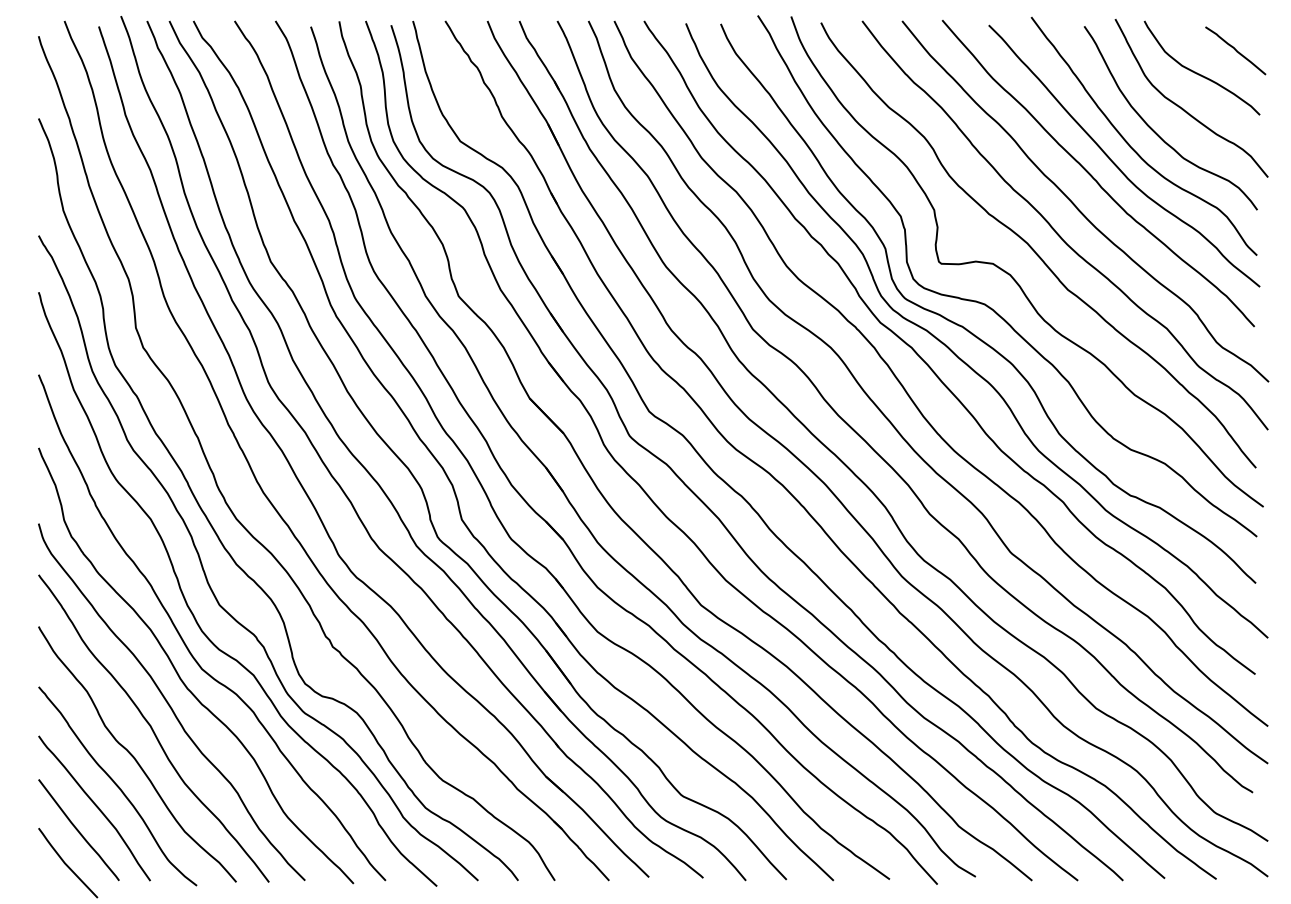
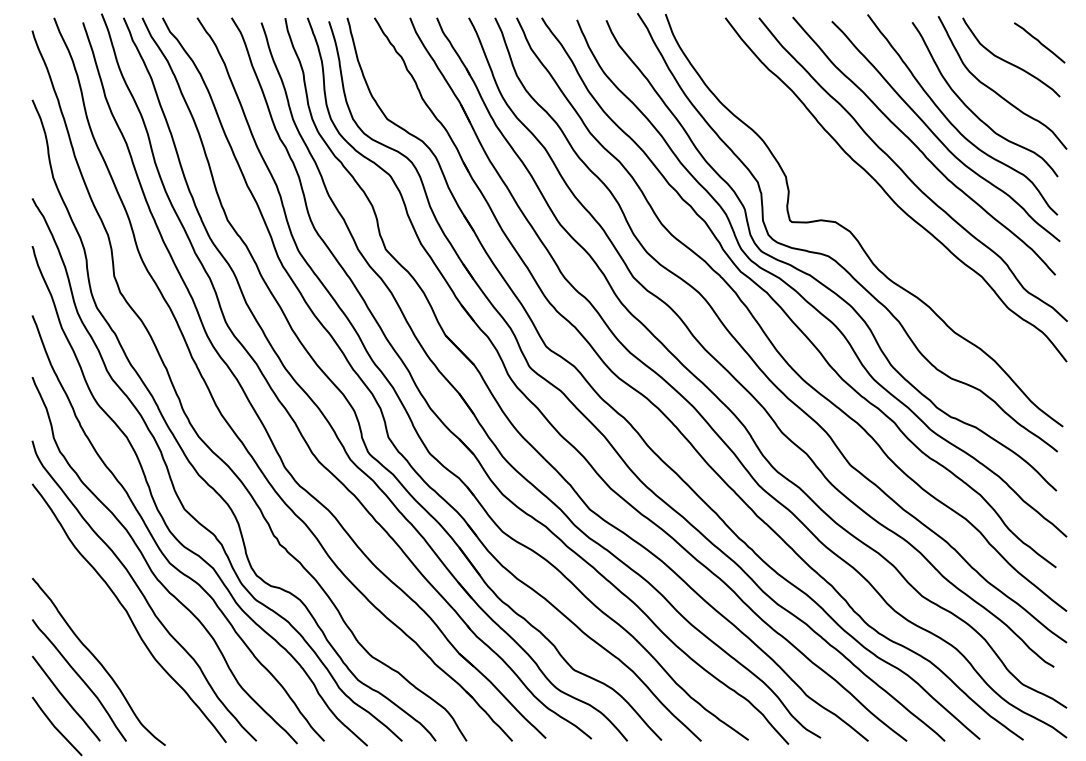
curve: (1034, 249) -> (870, 210), removed
curve: (134, 756) -> (112, 636), removed

